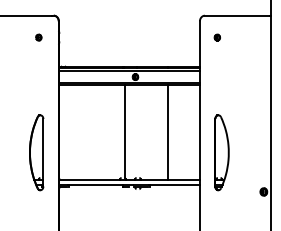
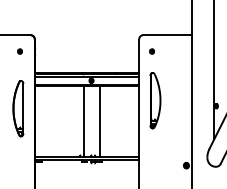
line: (167, 132) -> (100, 121), moved
part: (36, 152) -> (18, 108), moved
part: (222, 152) -> (155, 100), moved

